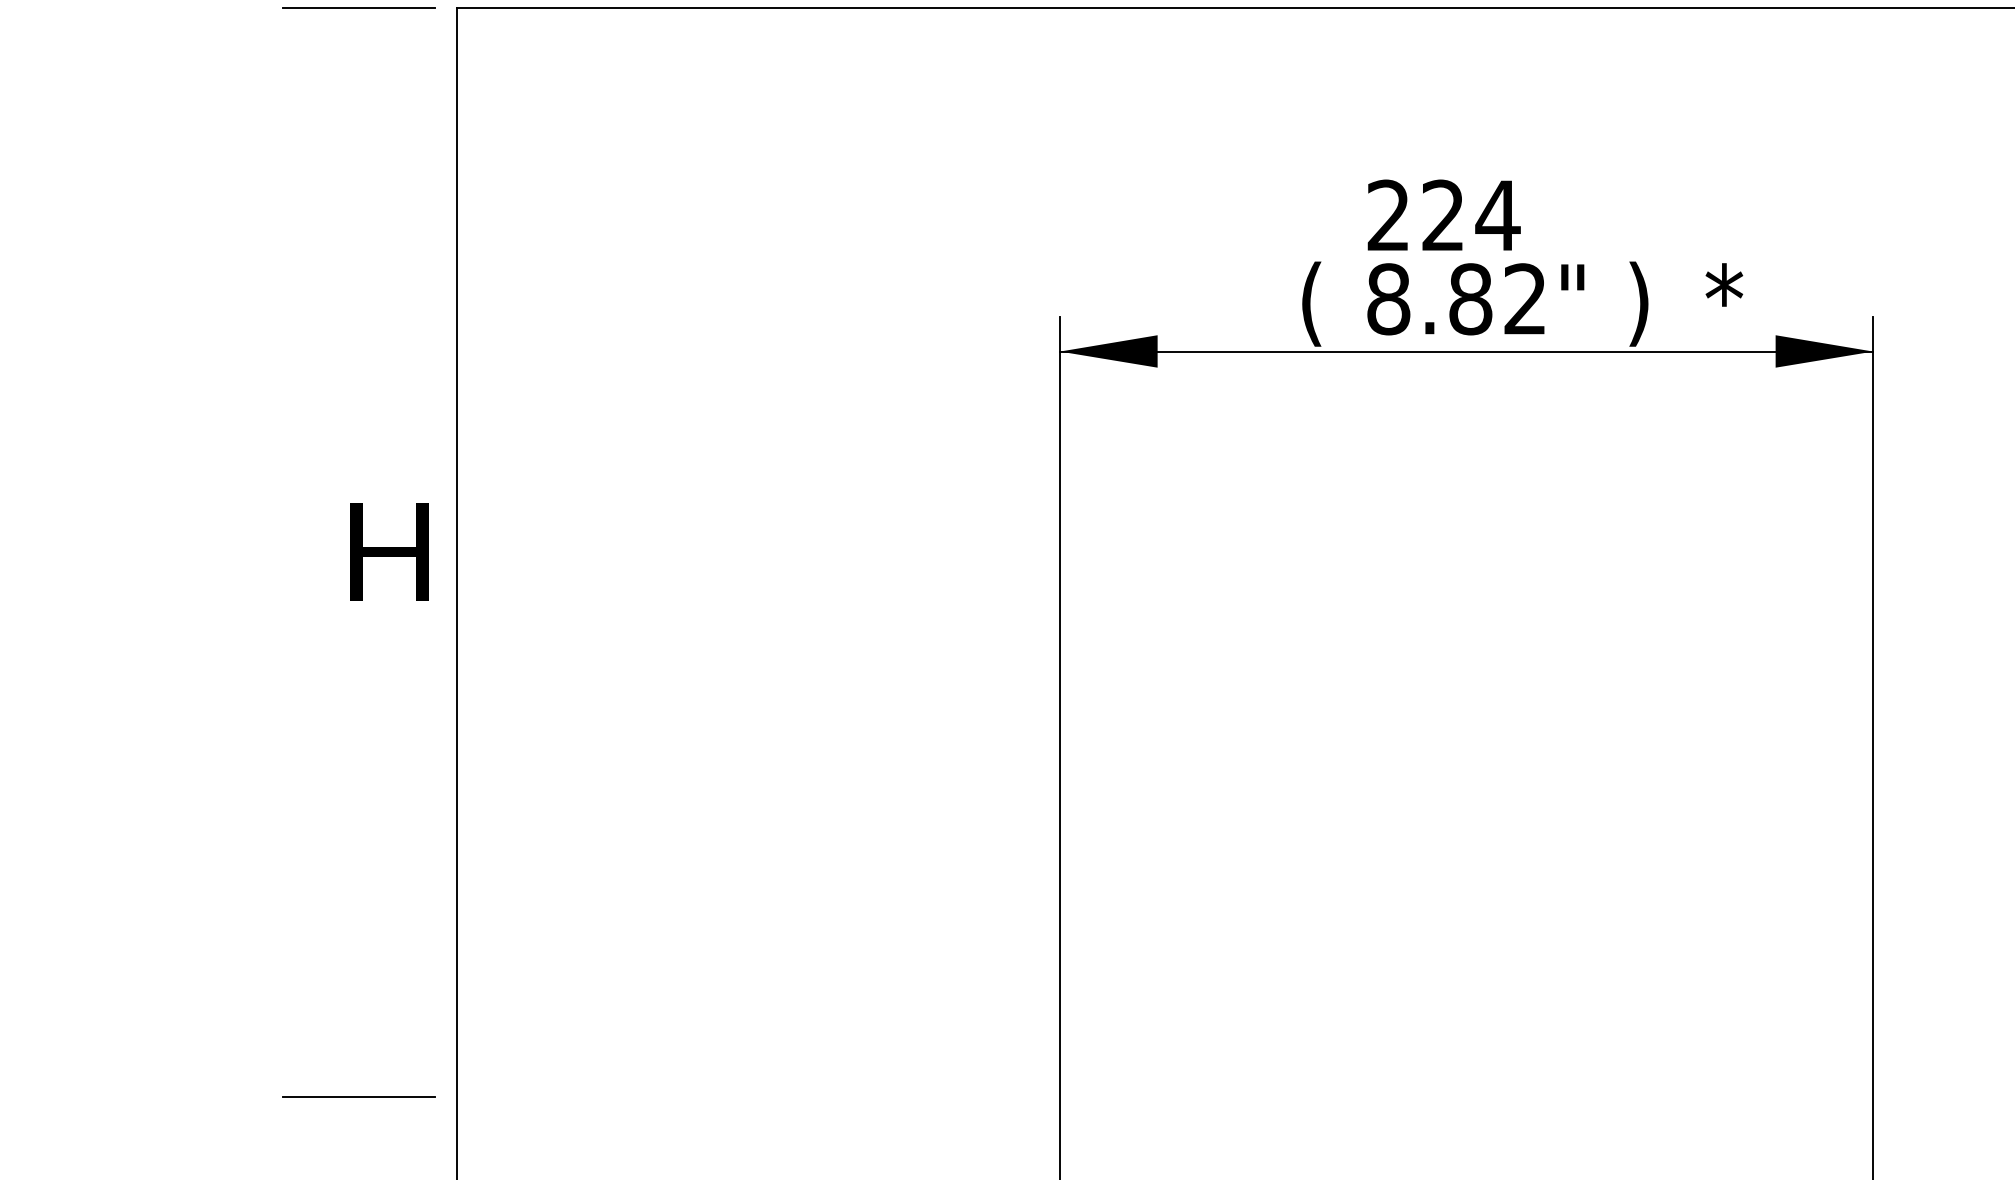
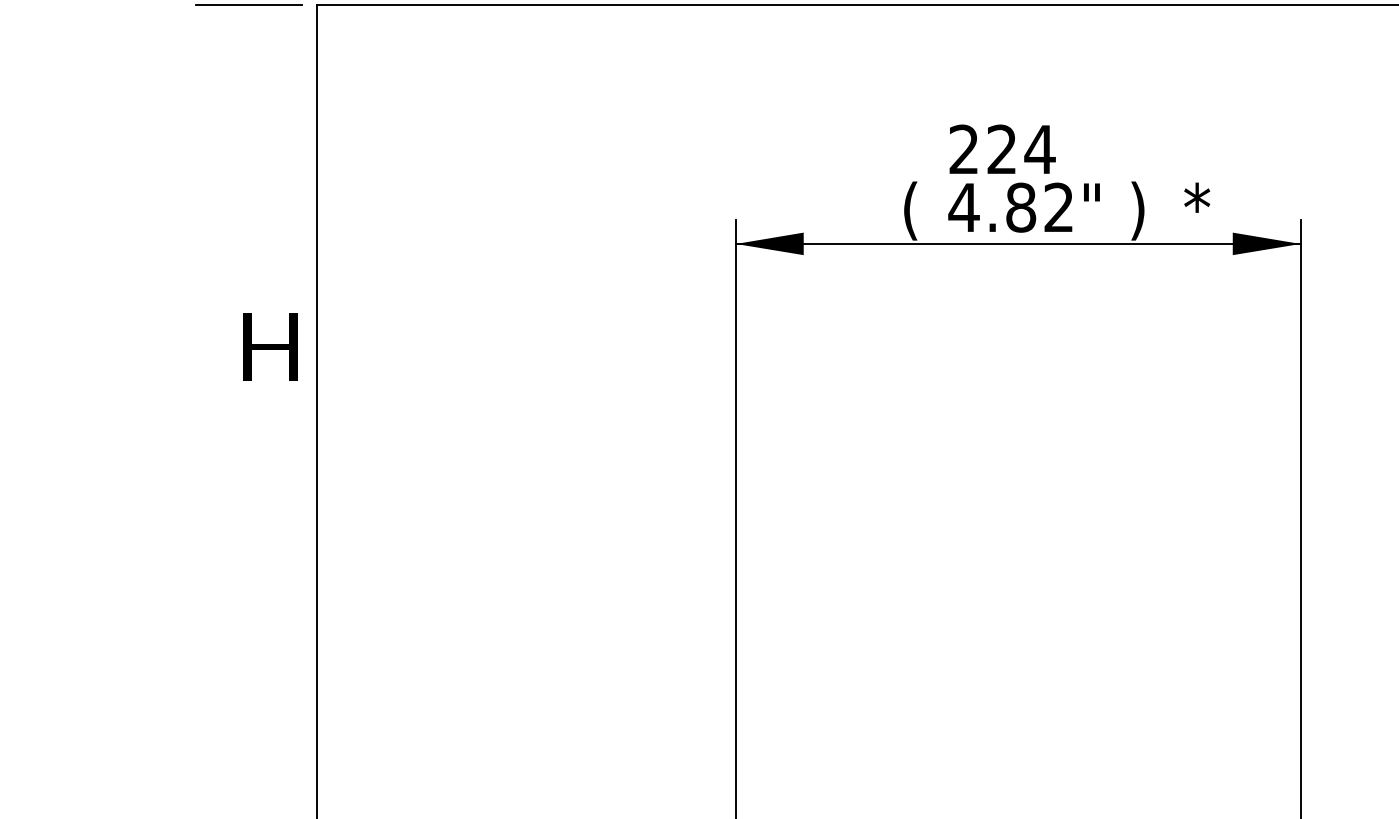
text: (1387, 299) -> (963, 207), 8.82" -> 4.82"
text: (389, 551) -> (270, 346), moved
line: (359, 1097) -> (249, 761), removed

